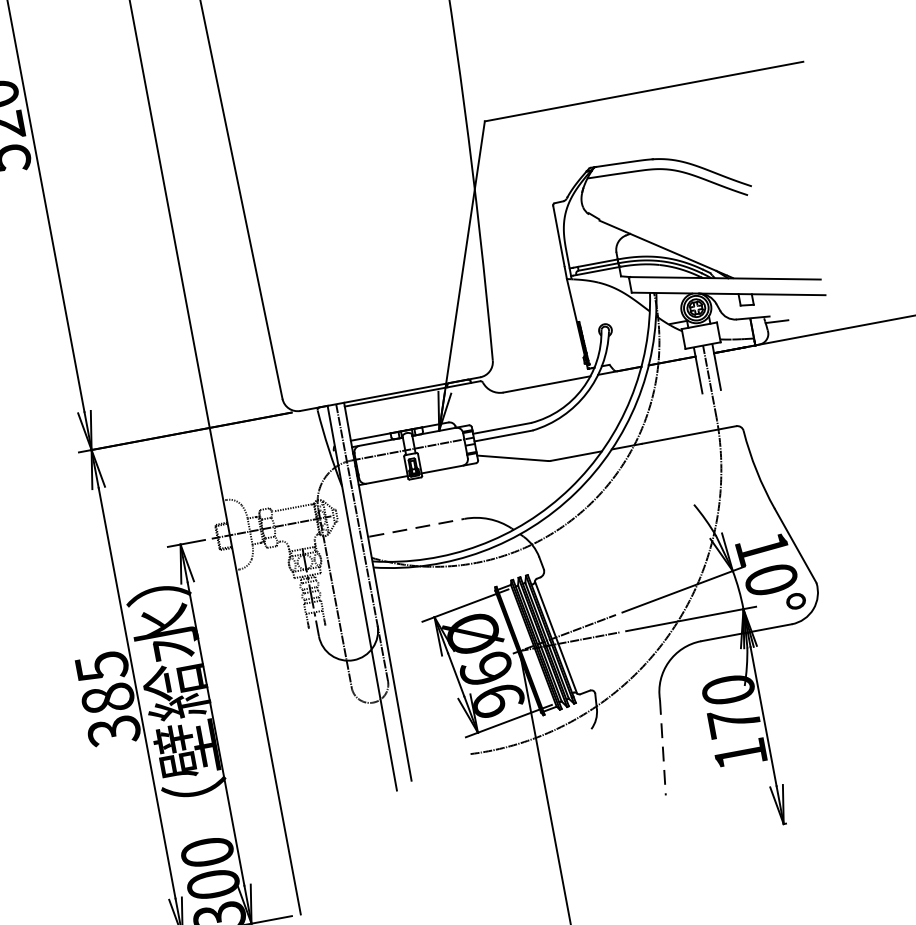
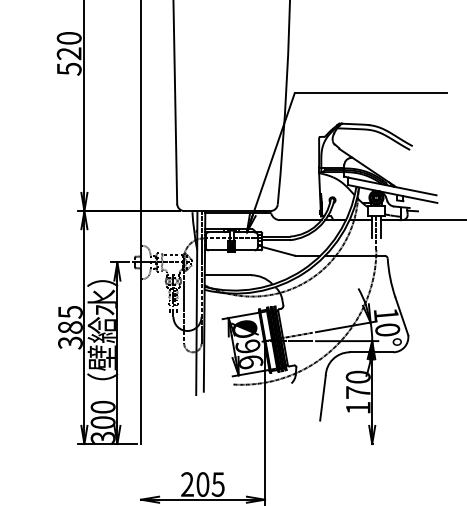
line: (417, 528) -> (228, 275), dashed -> solid
line: (662, 748) -> (322, 398), dashed -> solid

